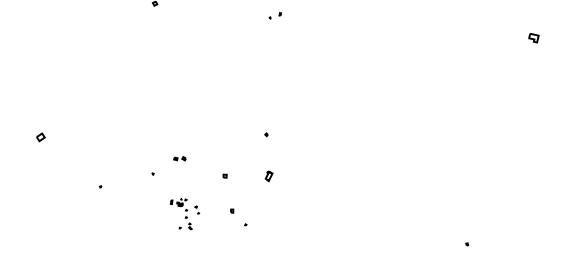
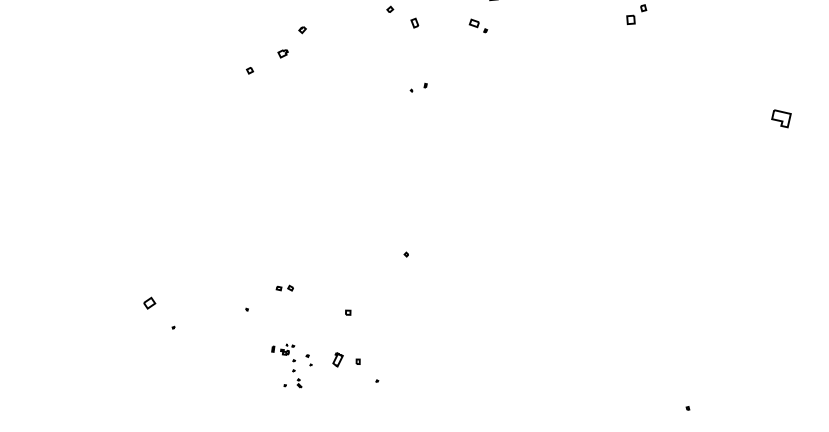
part: (533, 38) -> (781, 119), size x1.4
part: (40, 136) -> (149, 302), moved
part: (268, 176) -> (337, 359), moved

